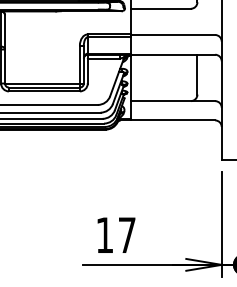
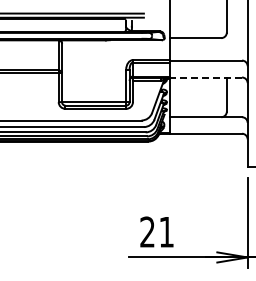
line: (173, 54) -> (206, 77), solid -> dashed
text: (115, 234) -> (156, 231), 17 -> 21

